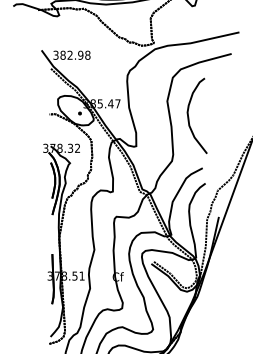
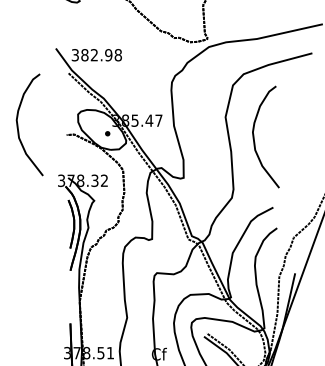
curve: (14, 108) -> (19, 126), added

